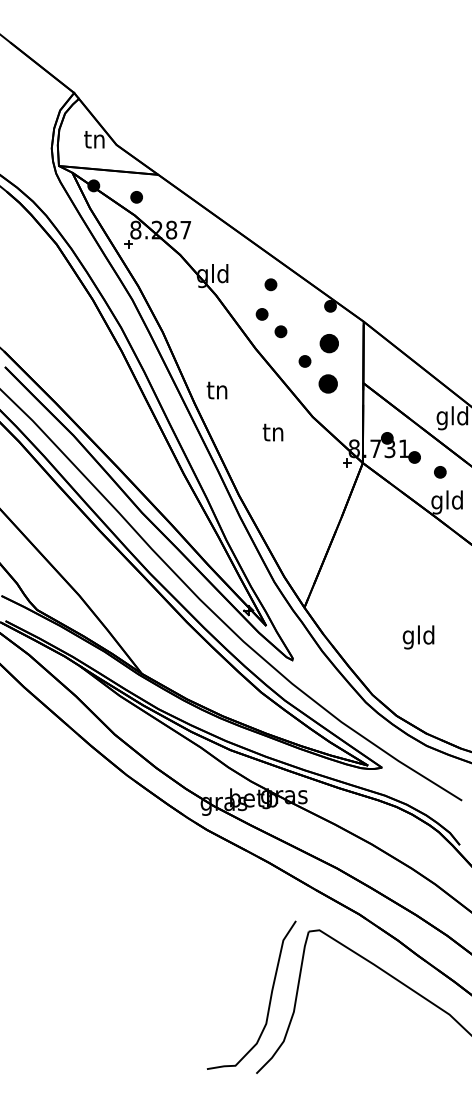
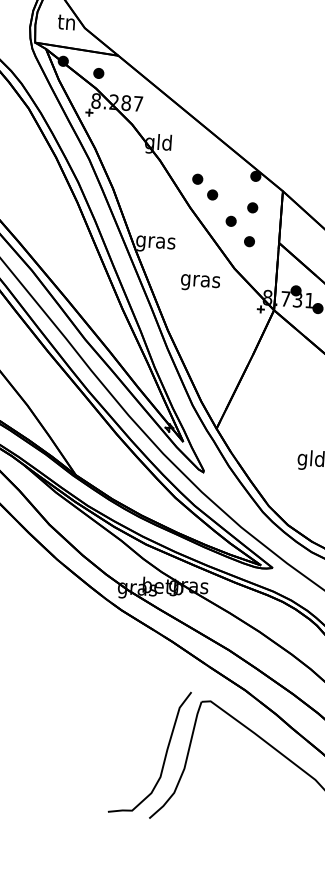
part: (270, 284) -> (206, 154), removed
part: (329, 343) -> (252, 207), size x0.62
part: (328, 383) -> (249, 241), size x0.62
text: (217, 392) -> (155, 242), tn -> gras
text: (273, 434) -> (200, 281), tn -> gras

